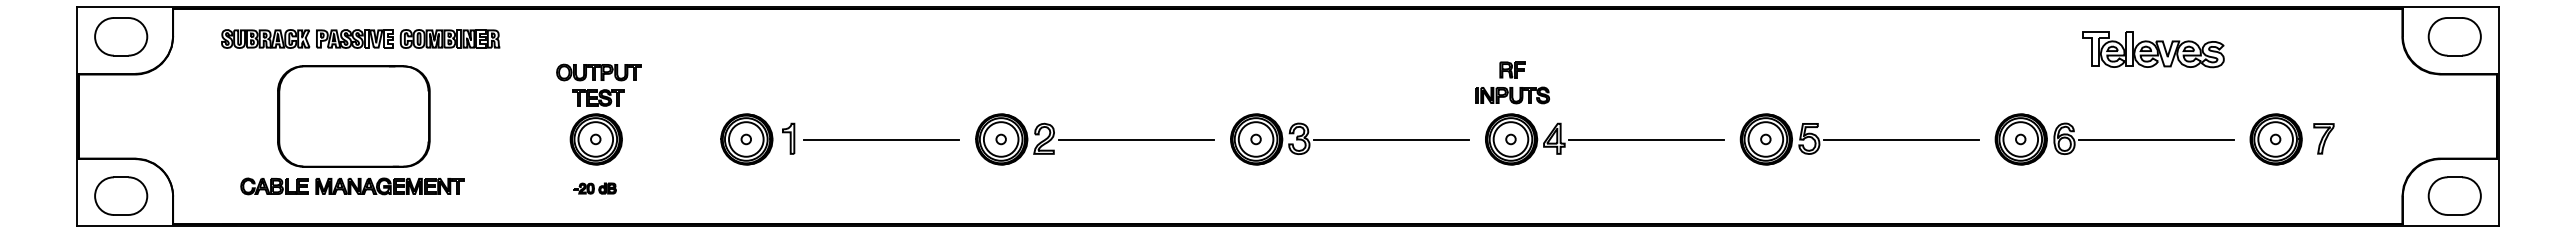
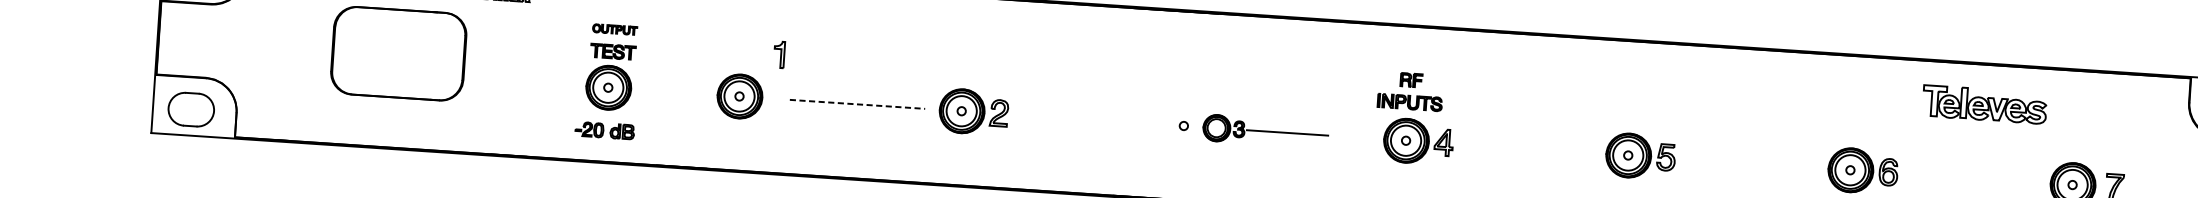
part: (2153, 49) -> (1985, 104), moved
part: (598, 72) -> (614, 29), size x0.6
part: (788, 138) -> (779, 54), moved
line: (881, 139) -> (857, 104), solid -> dashed
line: (1136, 139) -> (1079, 119), removed
part: (1349, 139) -> (1265, 131), size x0.6
line: (1646, 139) -> (1524, 148), removed
line: (1901, 139) -> (1746, 163), removed
line: (2156, 139) -> (1968, 178), removed
part: (352, 186) -> (393, 114), removed
part: (594, 188) -> (604, 130), size x1.6

